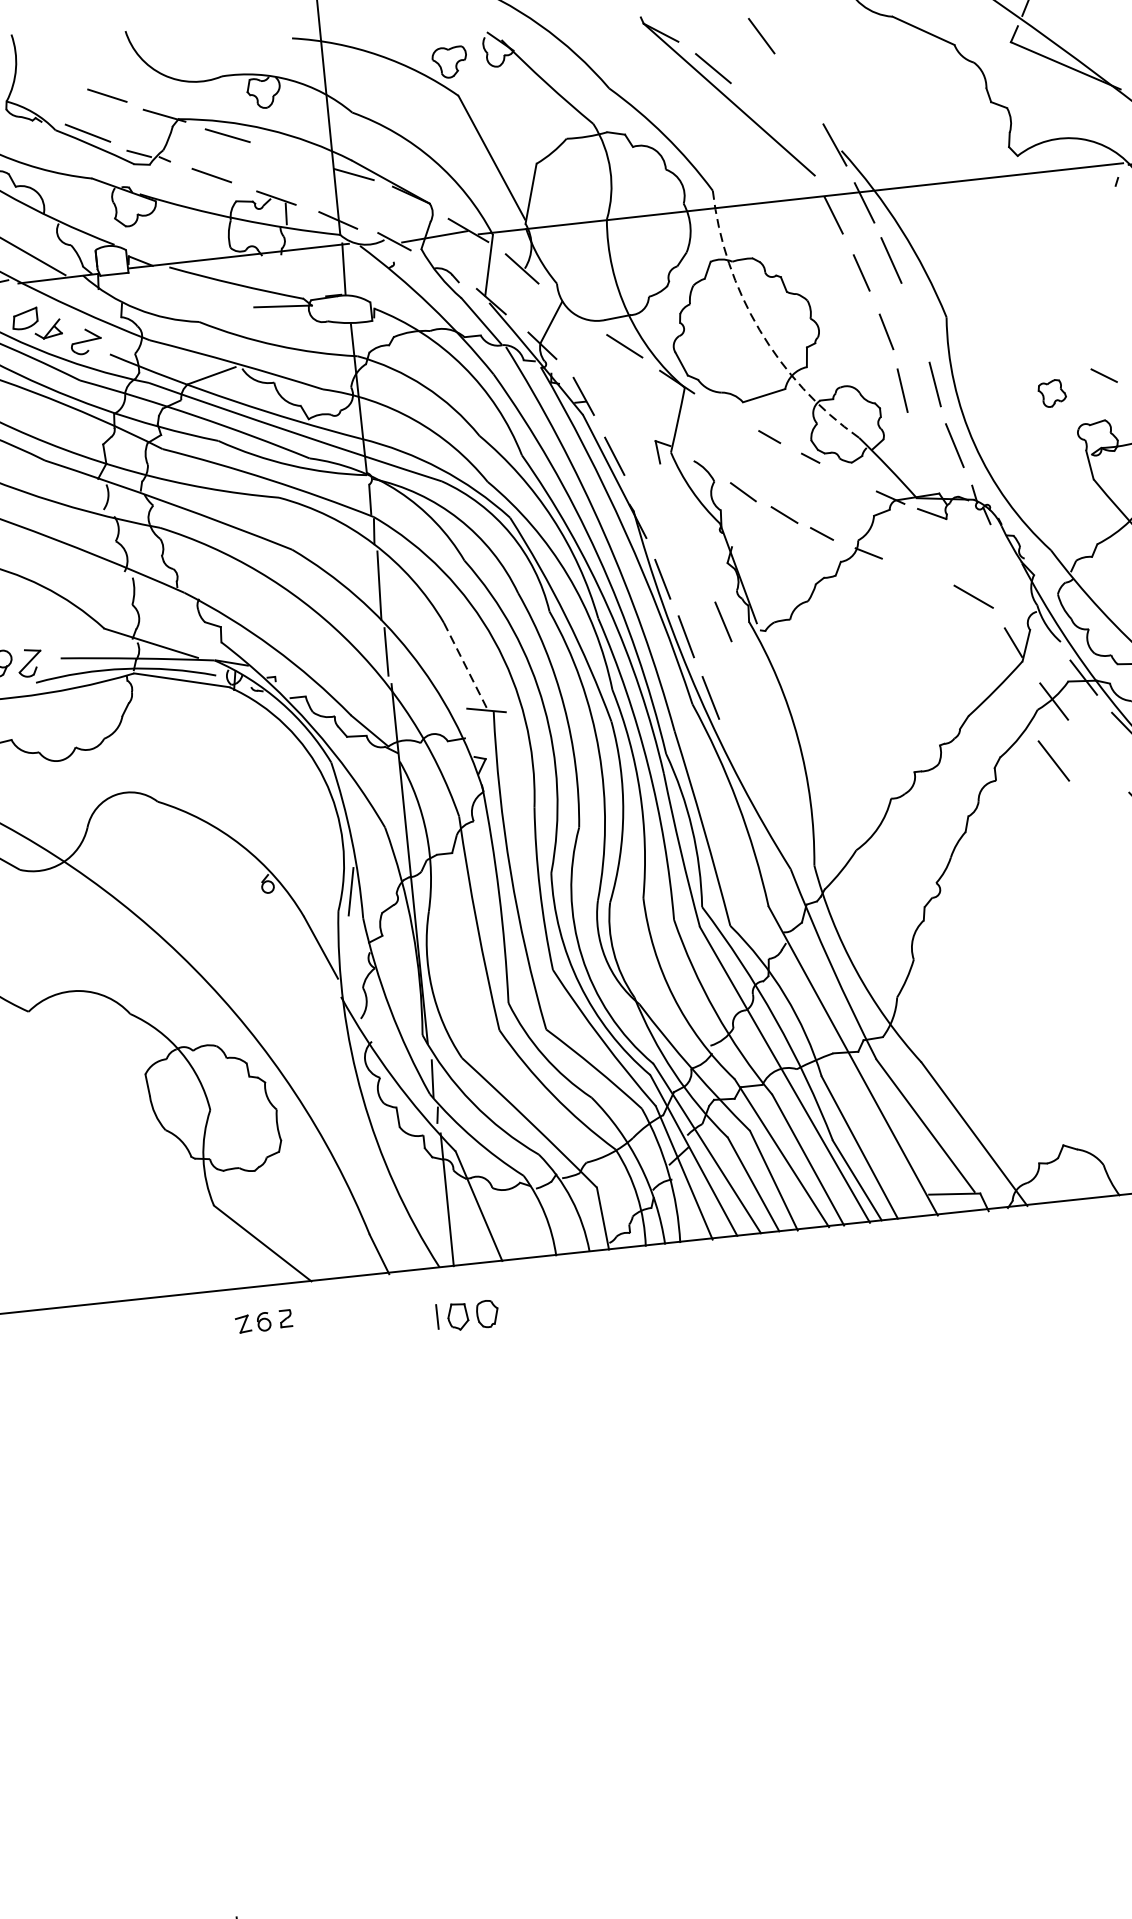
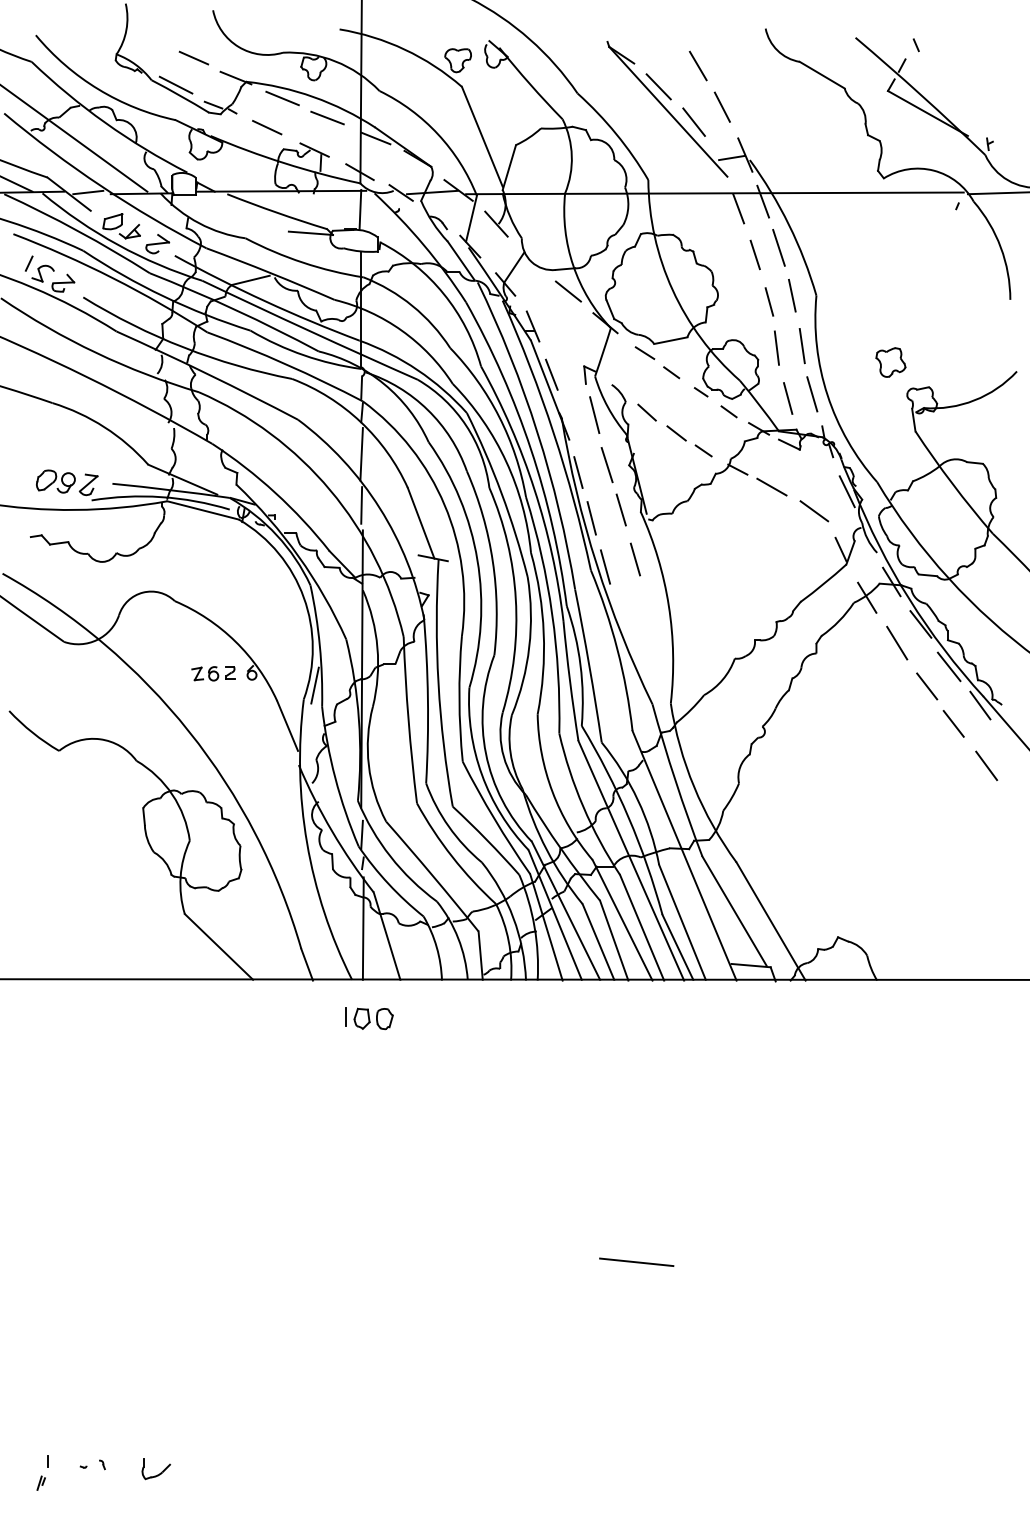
line: (797, 85) -> (721, 106), added
line: (763, 108) -> (693, 121), added
line: (817, 150) -> (731, 157), added
line: (288, 154) -> (327, 117), added
line: (914, 320) -> (791, 295), added
arc: (759, 330) -> (672, 290), dashed -> solid
line: (1103, 374) -> (644, 352), moved
part: (1051, 393) -> (890, 362), size x1.43
line: (924, 454) -> (788, 398), added
line: (848, 479) -> (728, 411), added
line: (675, 503) -> (594, 415), added
line: (698, 566) -> (606, 465), added
line: (1012, 566) -> (846, 491), added
line: (914, 570) -> (771, 486), added
line: (466, 667) -> (421, 523), dashed -> solid
line: (748, 684) -> (635, 559), added
line: (1054, 760) -> (897, 642), moved
part: (263, 1321) -> (213, 673), moved
line: (847, 1594) -> (636, 1262), added

